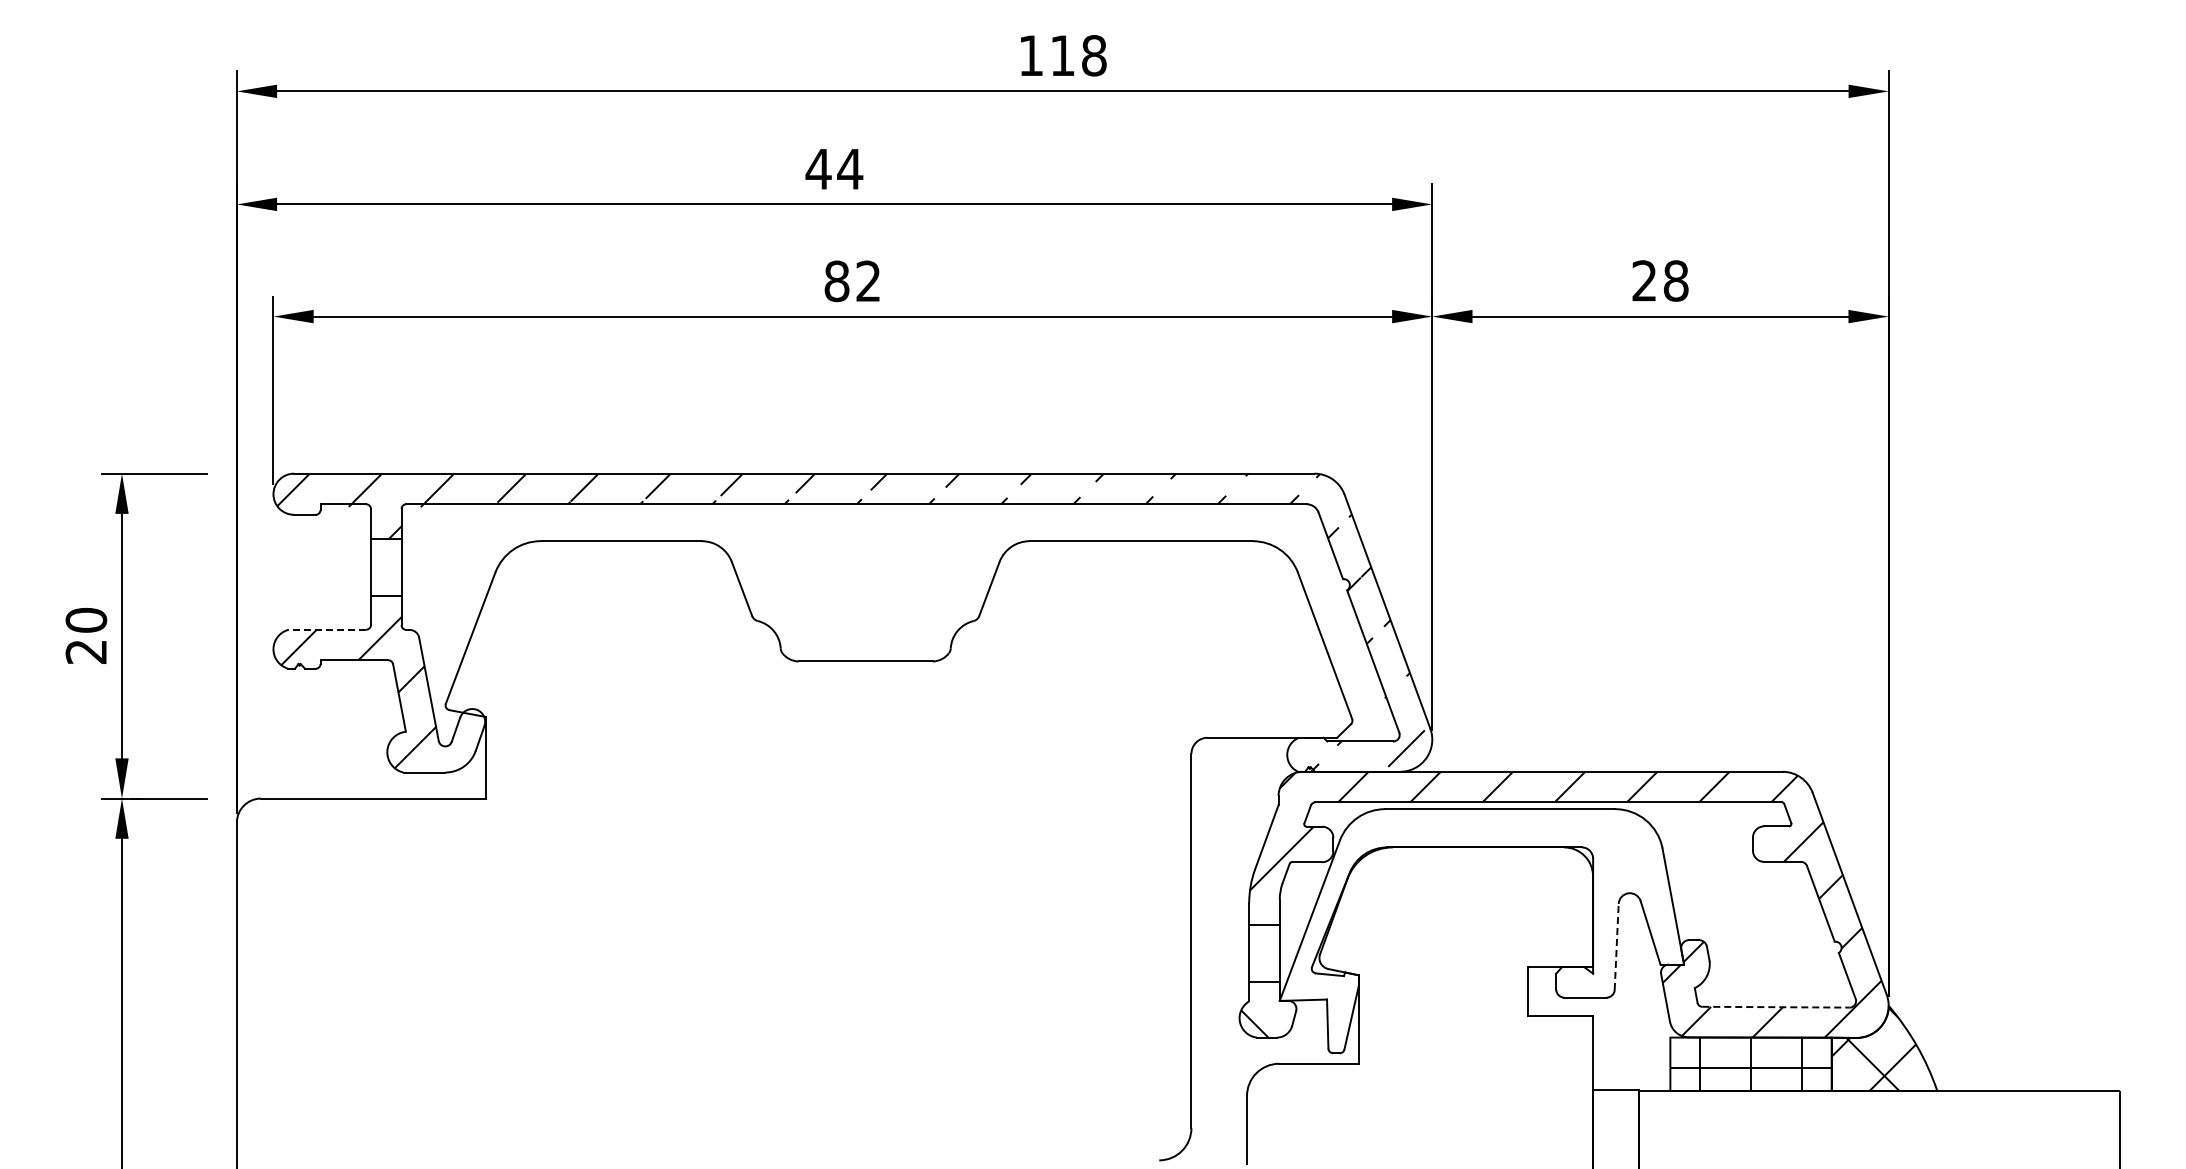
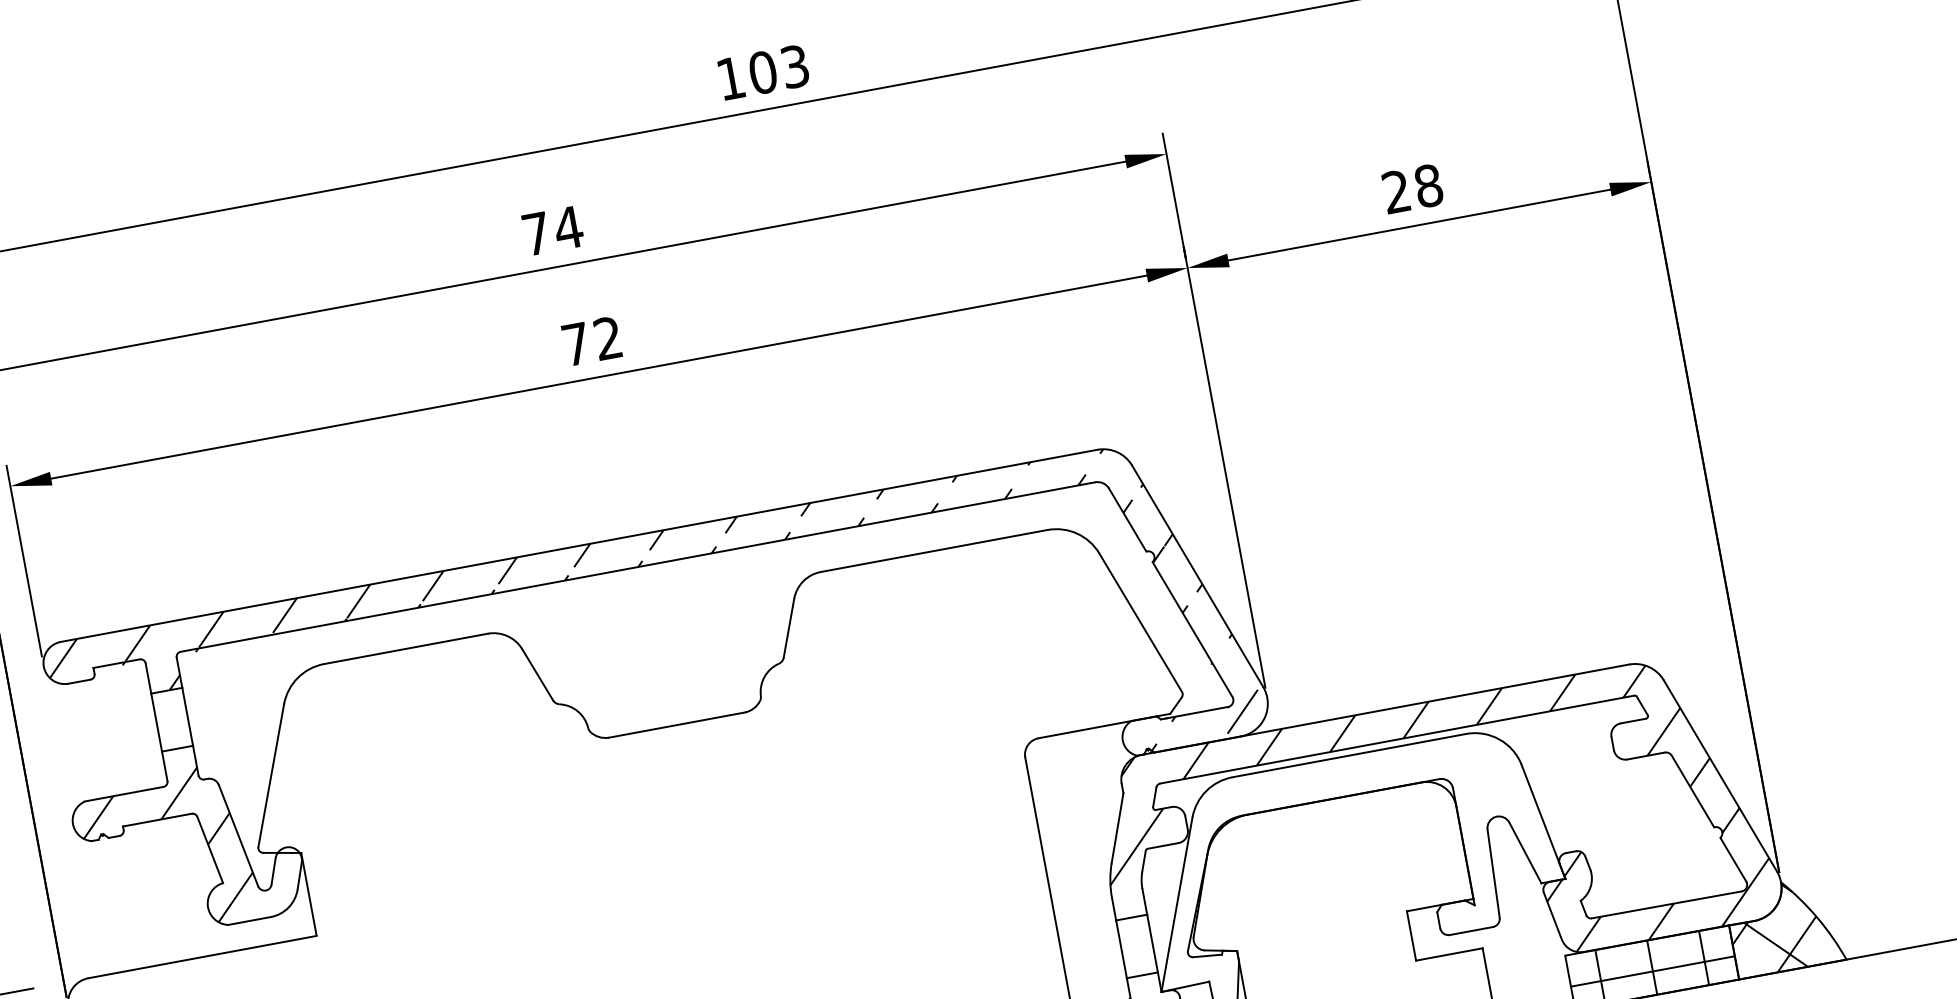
text: (1078, 55) -> (779, 69), 118 -> 103
text: (818, 169) -> (536, 234), 44 -> 74
text: (836, 281) -> (575, 344), 82 -> 72
line: (327, 629) -> (124, 793), dashed -> solid
line: (1616, 946) -> (1493, 873), dashed -> solid
line: (1775, 1007) -> (1666, 905), dashed -> solid

